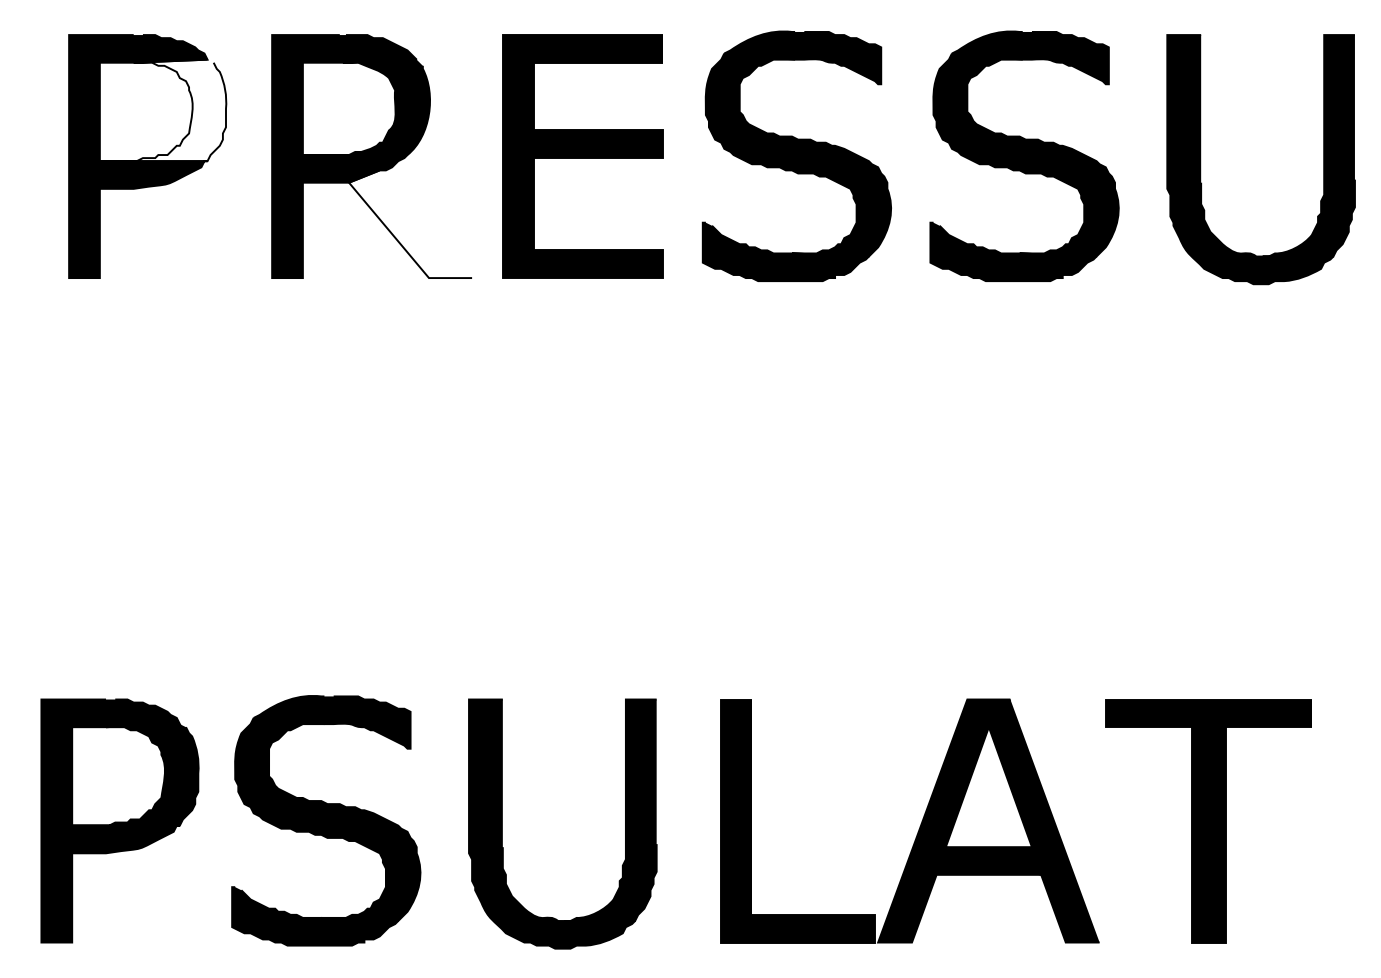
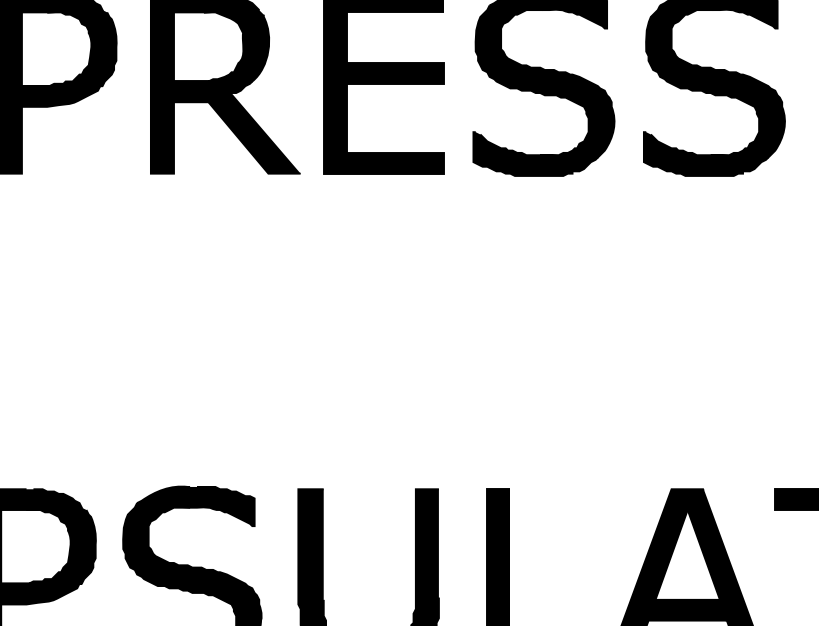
fill: (162, 110) -> (68, 48), added
fill: (410, 224) -> (254, 133), added

